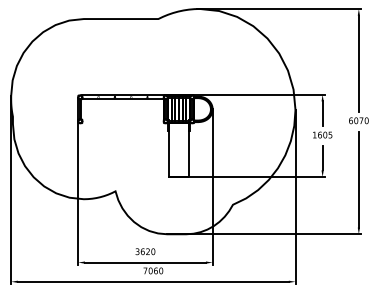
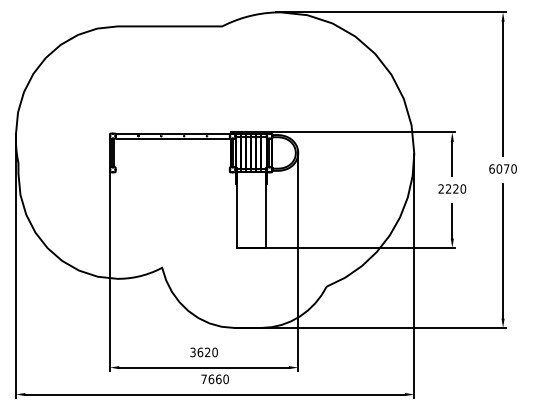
text: (322, 134) -> (452, 188), 1605 -> 2220
text: (150, 270) -> (211, 378), 7060 -> 7660

